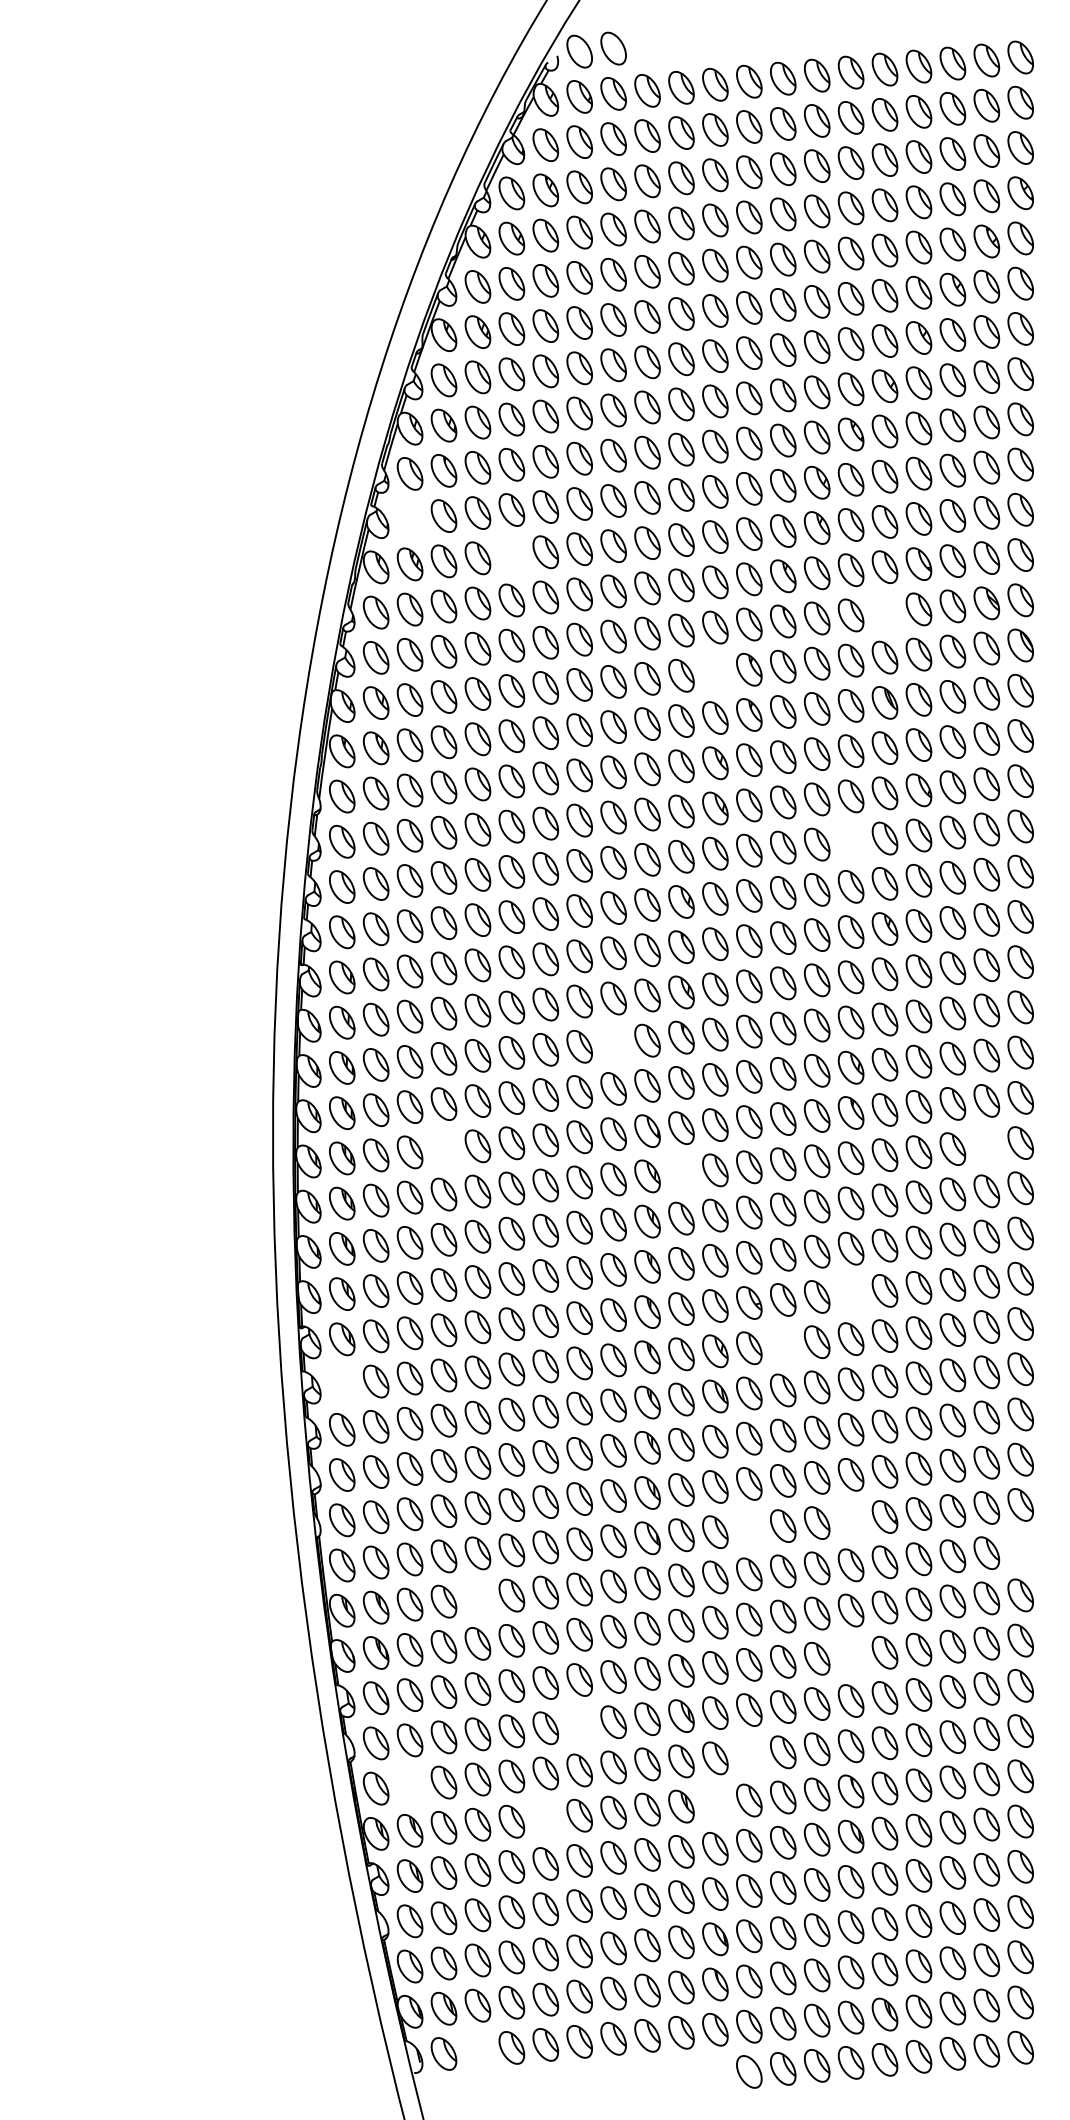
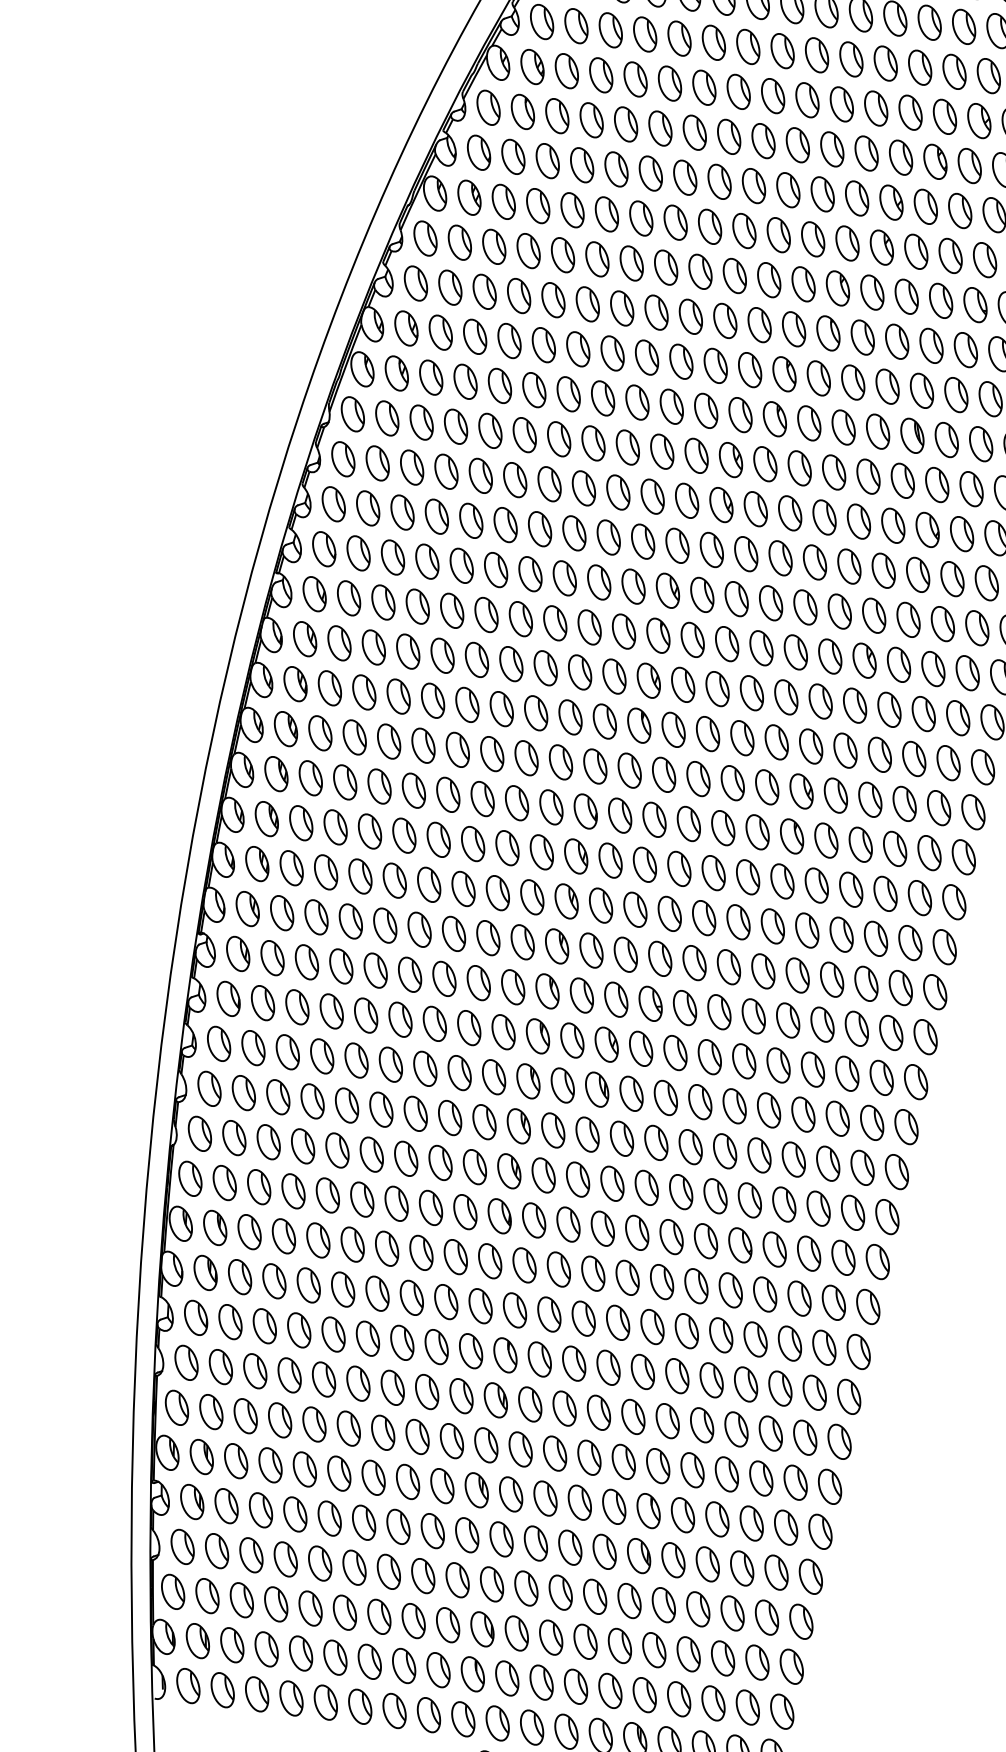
part: (409, 518) -> (478, 152), added
part: (511, 555) -> (572, 210), added
part: (884, 612) -> (930, 345), added
part: (715, 672) -> (750, 369), added
part: (850, 841) -> (848, 566), added
part: (613, 1043) -> (570, 717), added
part: (986, 1145) -> (919, 897), added
part: (443, 1149) -> (379, 786), added
part: (681, 1173) -> (610, 860), added
part: (850, 1293) -> (753, 1015), added
part: (783, 1345) -> (675, 1053), added
part: (342, 1384) -> (228, 998), added
part: (850, 1519) -> (705, 1240), added
part: (749, 1528) -> (603, 1228), added
part: (1020, 1549) -> (868, 1306), added
part: (477, 1598) -> (317, 1240), added
part: (850, 1655) -> (676, 1375), added
part: (579, 1725) -> (392, 1388), added
part: (749, 1755) -> (555, 1453), added
part: (409, 1785) -> (210, 1411), added
part: (715, 1803) -> (511, 1494), added
part: (545, 1818) -> (339, 1473), added
part: (477, 2050) -> (222, 1689), added

